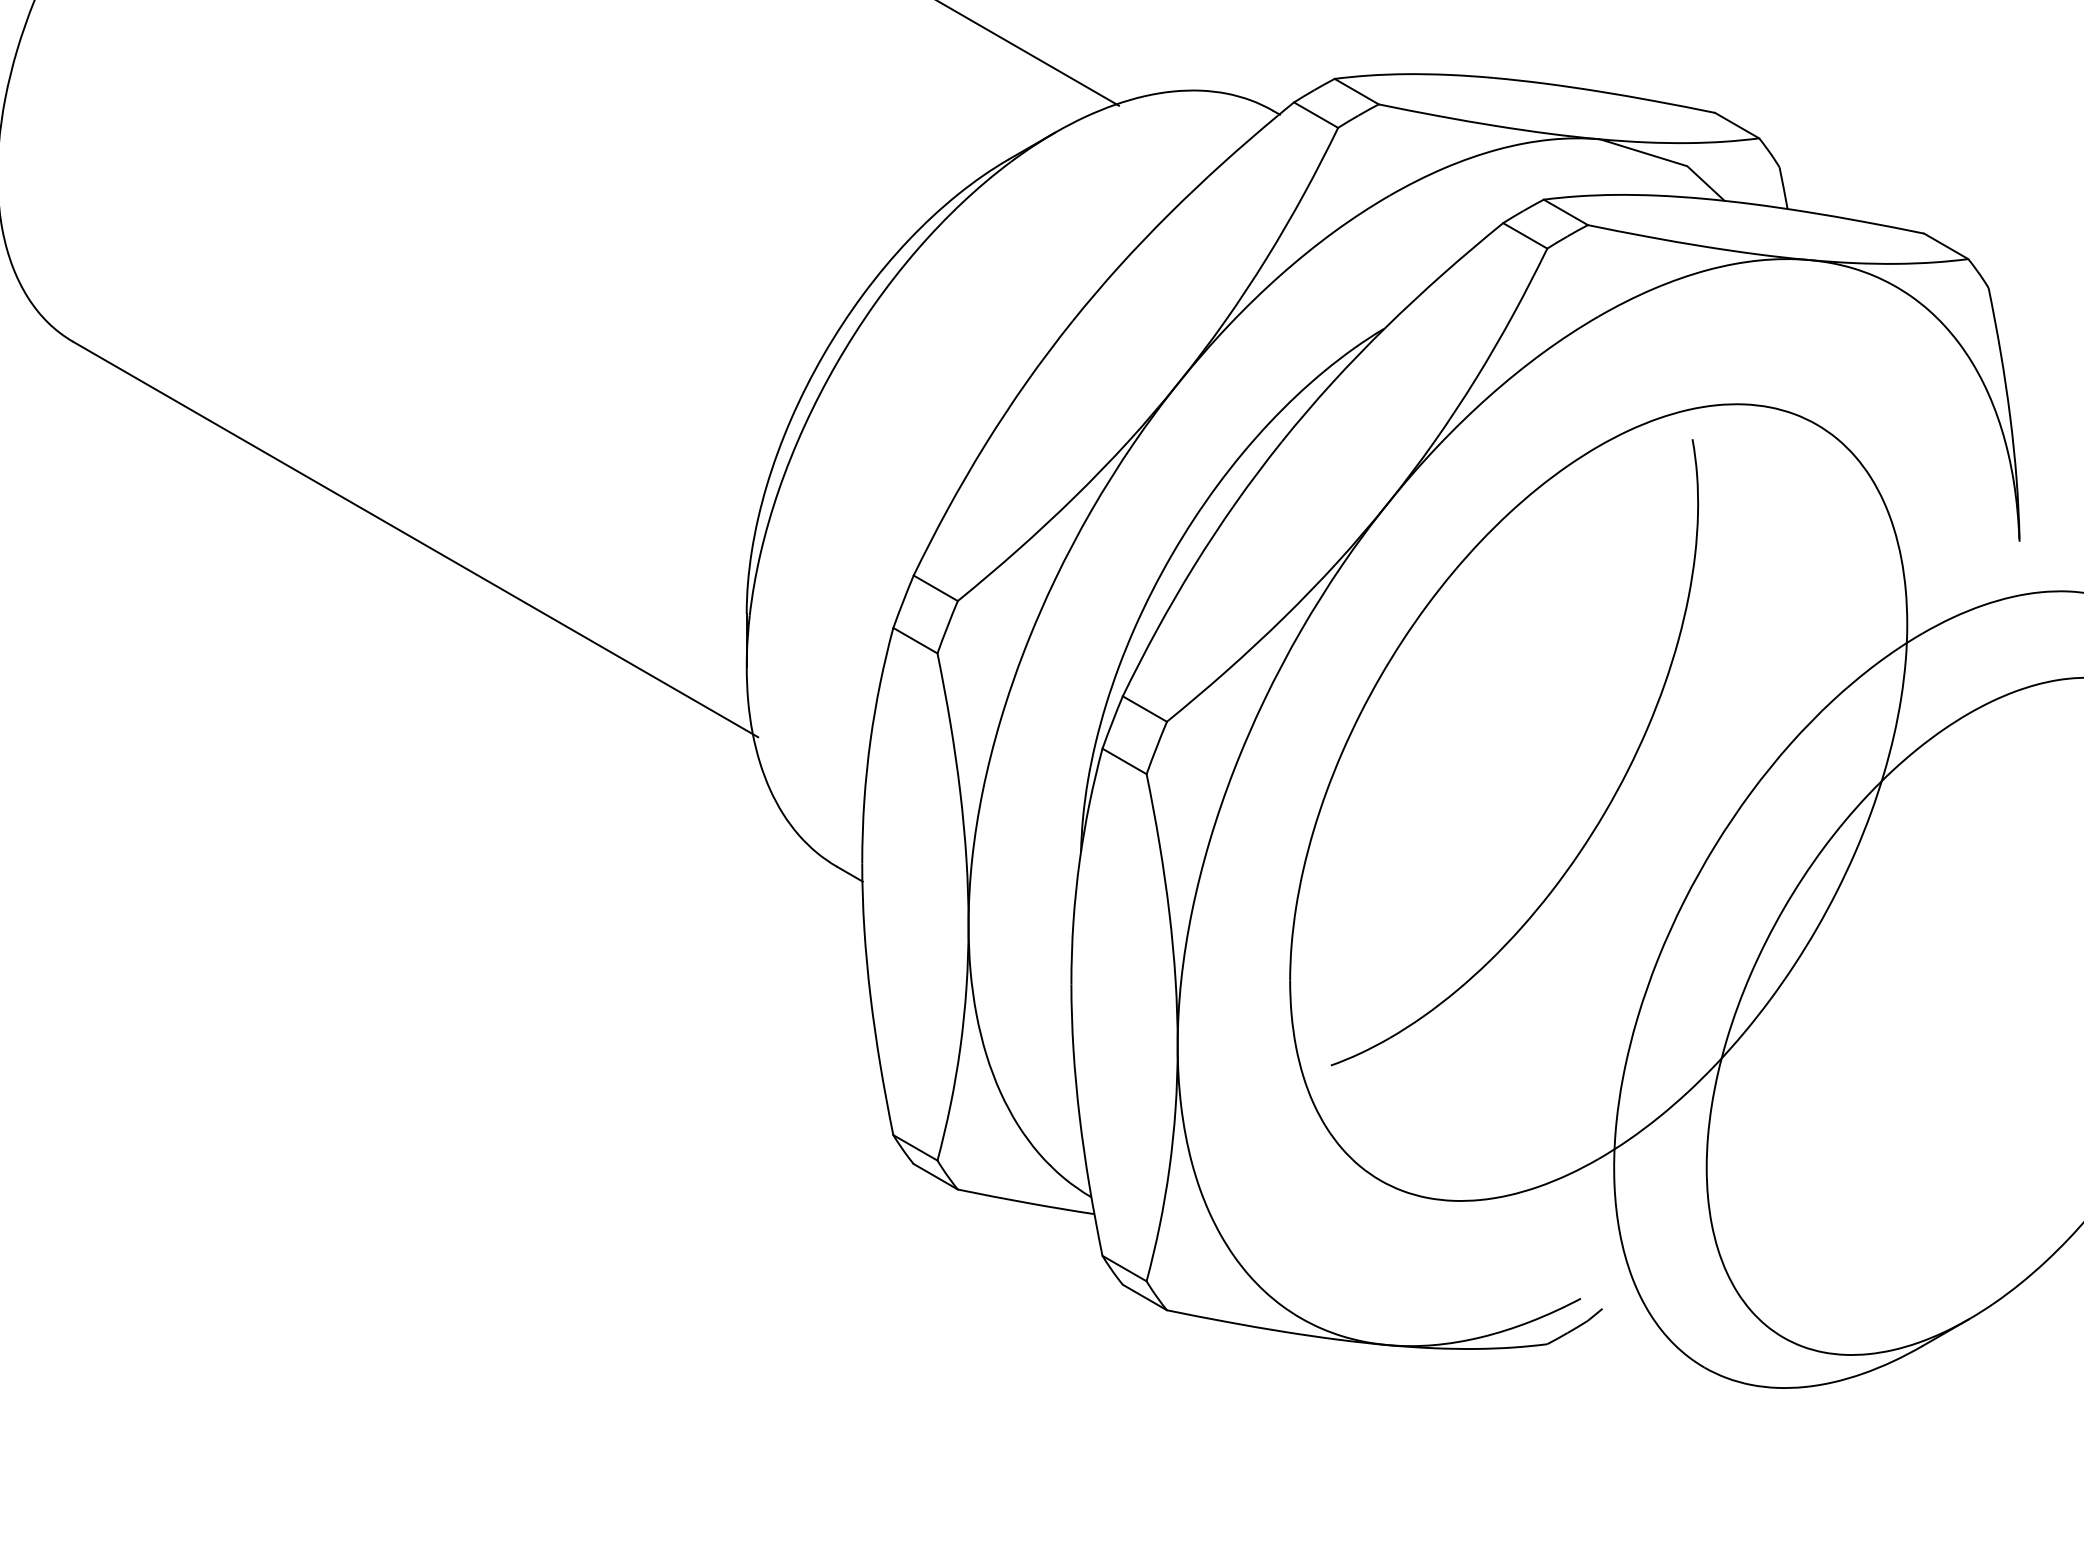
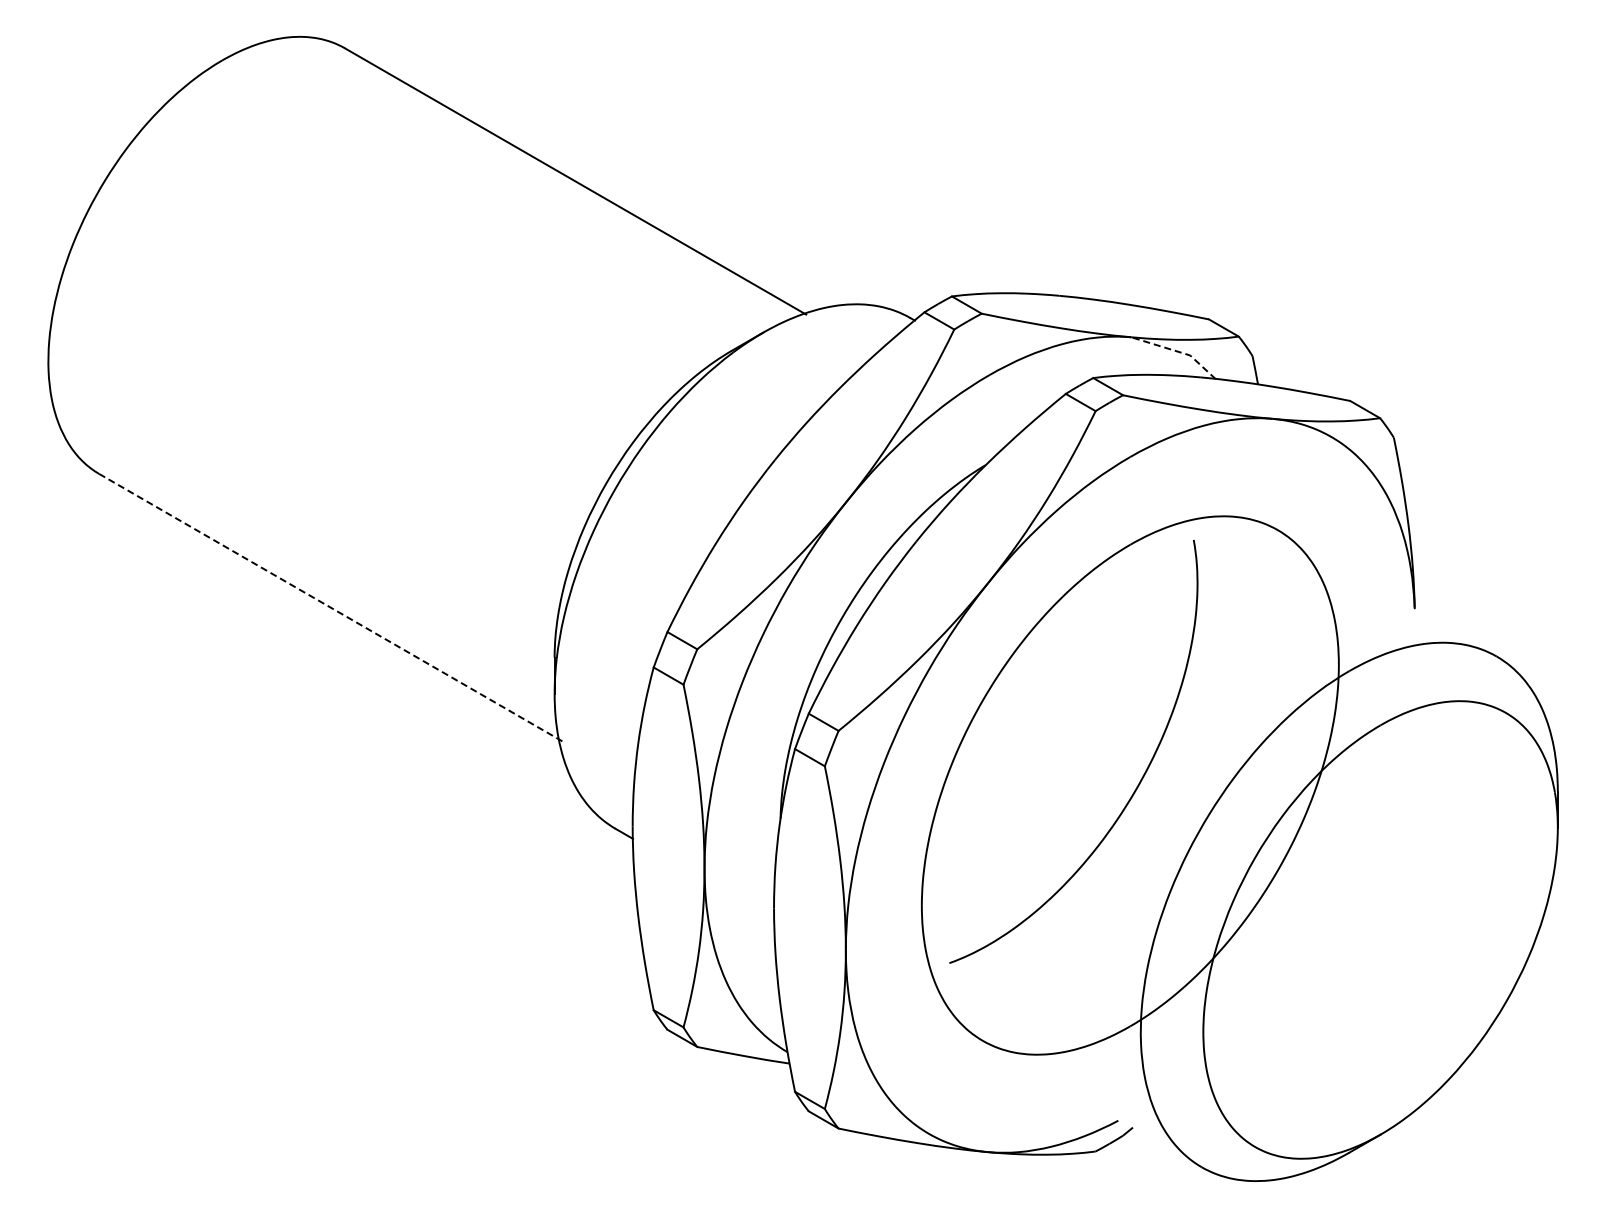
line: (1668, 160) -> (1177, 351), solid -> dashed
line: (415, 539) -> (330, 607), solid -> dashed

